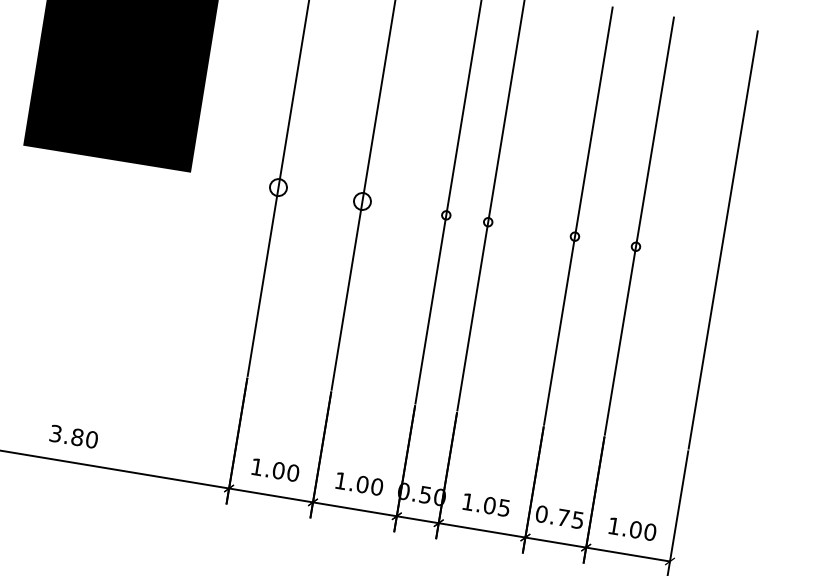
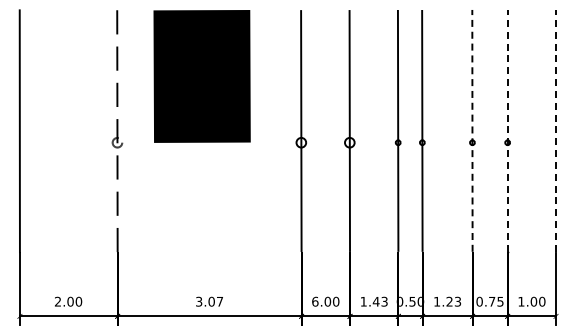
line: (578, 215) -> (472, 130), solid -> dashed
line: (639, 225) -> (507, 130), solid -> dashed
line: (724, 239) -> (556, 130), solid -> dashed
text: (84, 438) -> (215, 301), 3.80 -> 3.07
text: (257, 466) -> (315, 301), 1.00 -> 6.00
text: (368, 485) -> (379, 301), 1.00 -> 1.43
text: (496, 506) -> (453, 301), 1.05 -> 1.23

